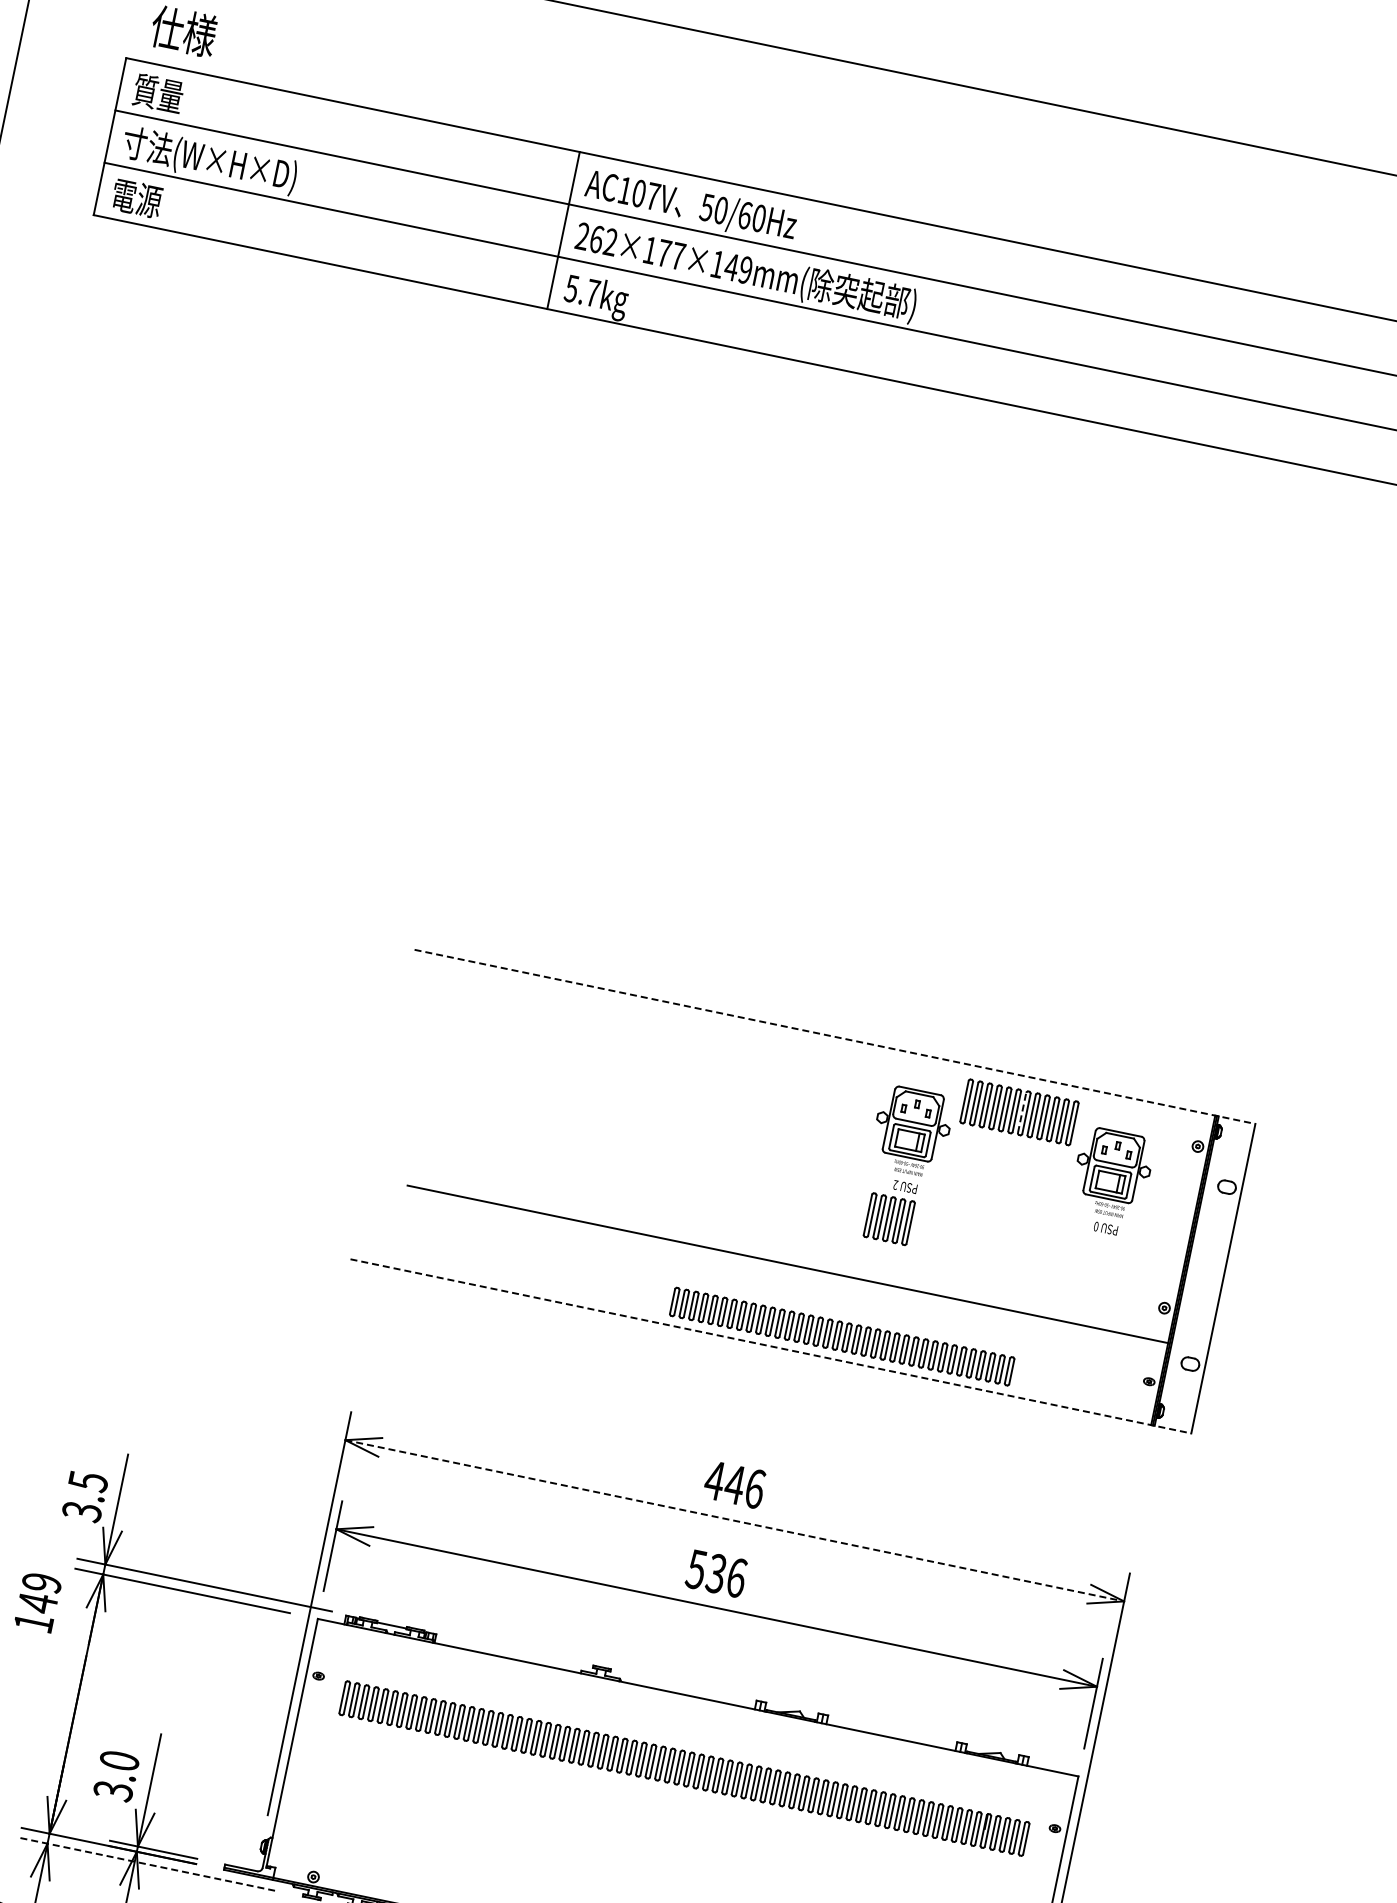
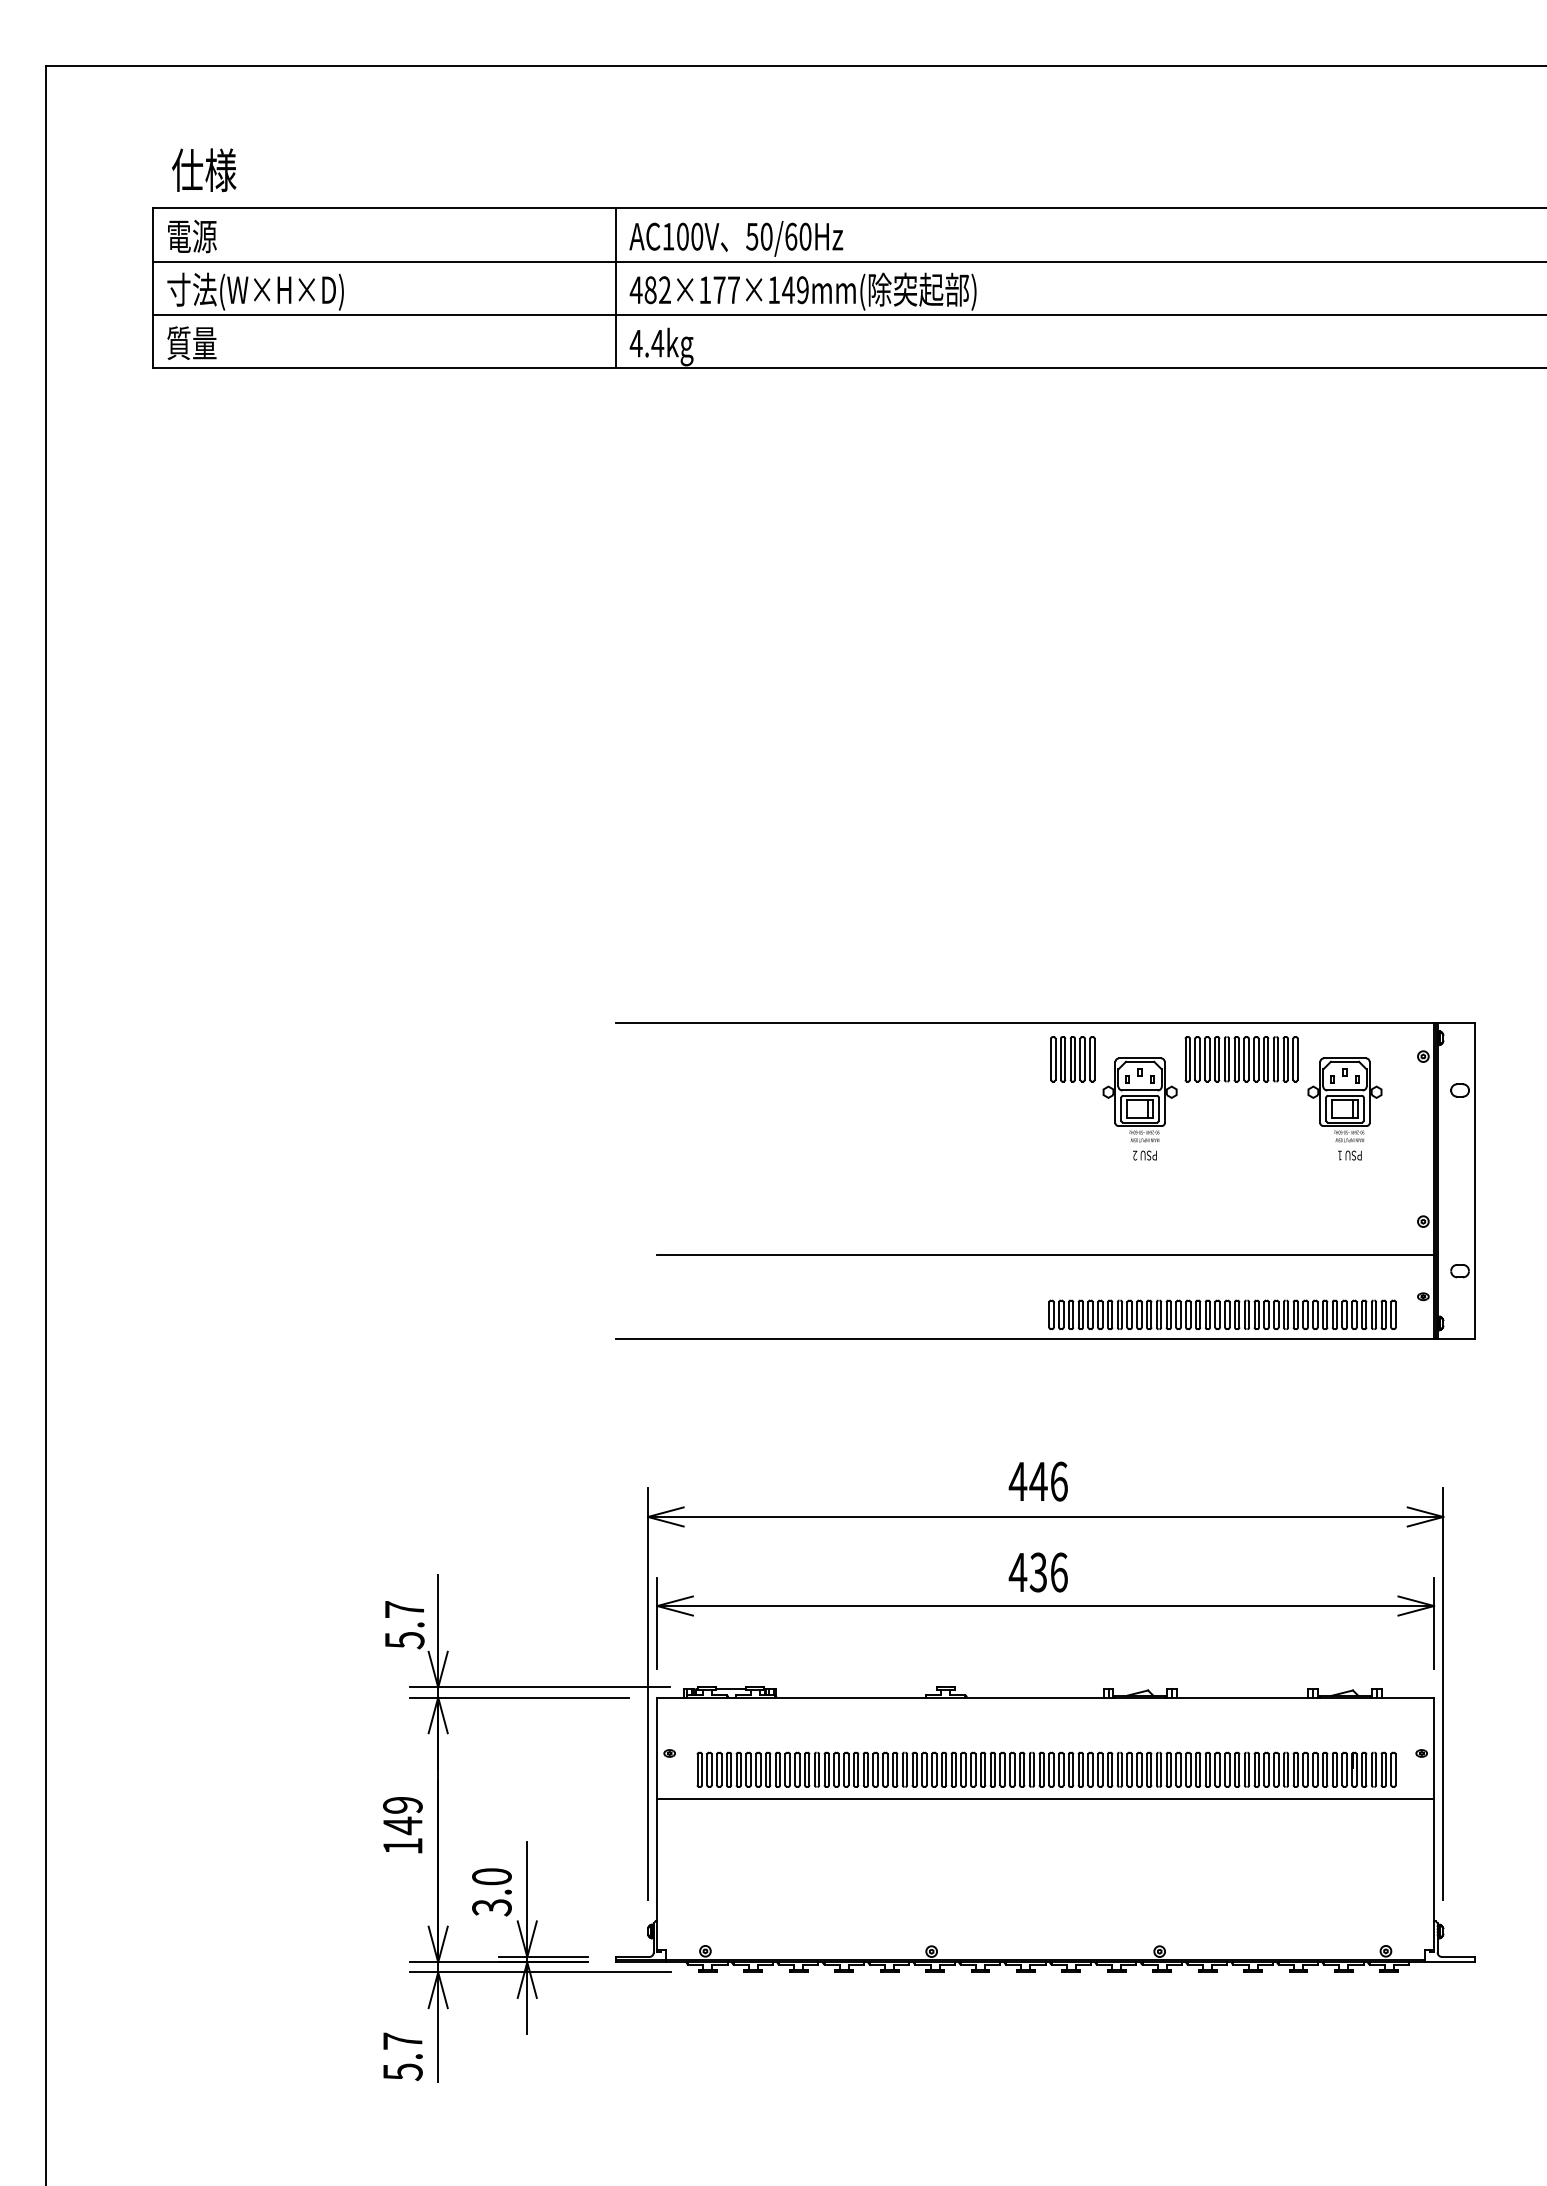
text: (157, 93) -> (191, 236), 質量 -> 電源
text: (653, 196) -> (697, 236), AC107V -> AC100V
text: (136, 198) -> (191, 343), 電源 -> 質量
text: (588, 237) -> (642, 289), 262×177×149mm( -> 482×177×149mm(
text: (581, 290) -> (646, 343), 5.7kg -> 4.4kg
line: (835, 1036) -> (1046, 1022), dashed -> solid
line: (1022, 1112) -> (1244, 1058), dashed -> solid
part: (888, 1219) -> (1072, 1059), moved
text: (1096, 1226) -> (1340, 1155), 0 -> 1
part: (842, 1336) -> (1222, 1314), moved
line: (771, 1346) -> (1046, 1338), dashed -> solid
text: (85, 1496) -> (404, 1624), 3.5 -> 5.7
line: (734, 1520) -> (1045, 1516), dashed -> solid
text: (695, 1569) -> (1017, 1572), 536 -> 436
text: (37, 1602) -> (402, 1825), moved
line: (677, 1797) -> (1045, 1799), added
line: (146, 1864) -> (539, 1972), dashed -> solid

